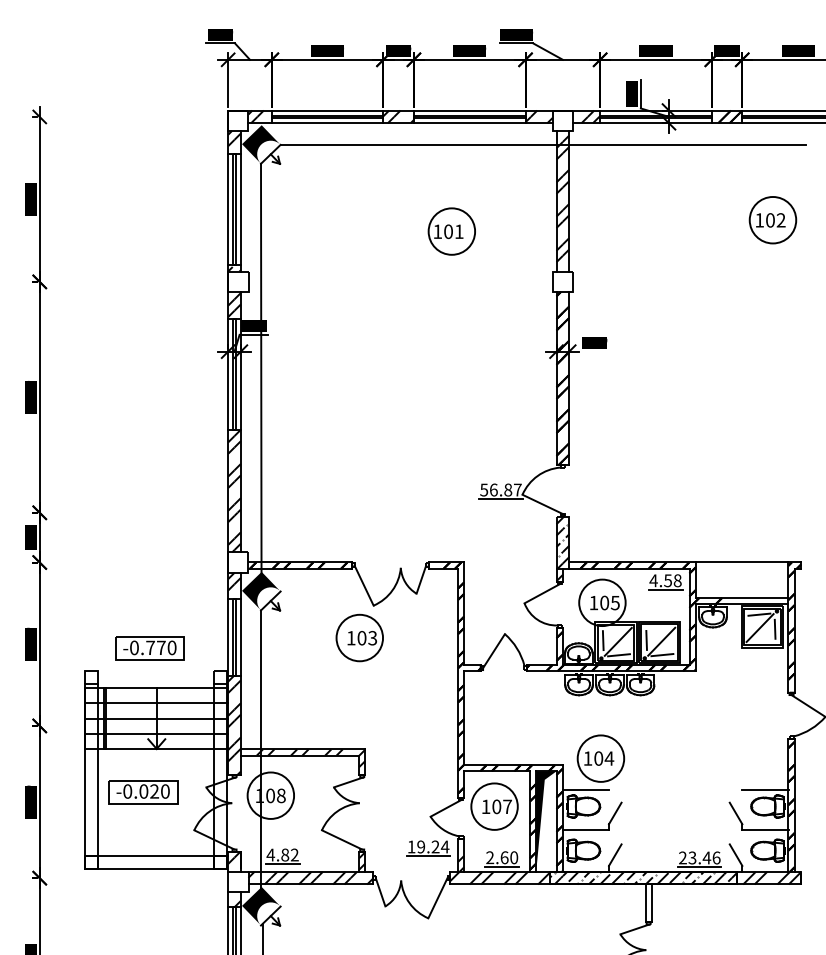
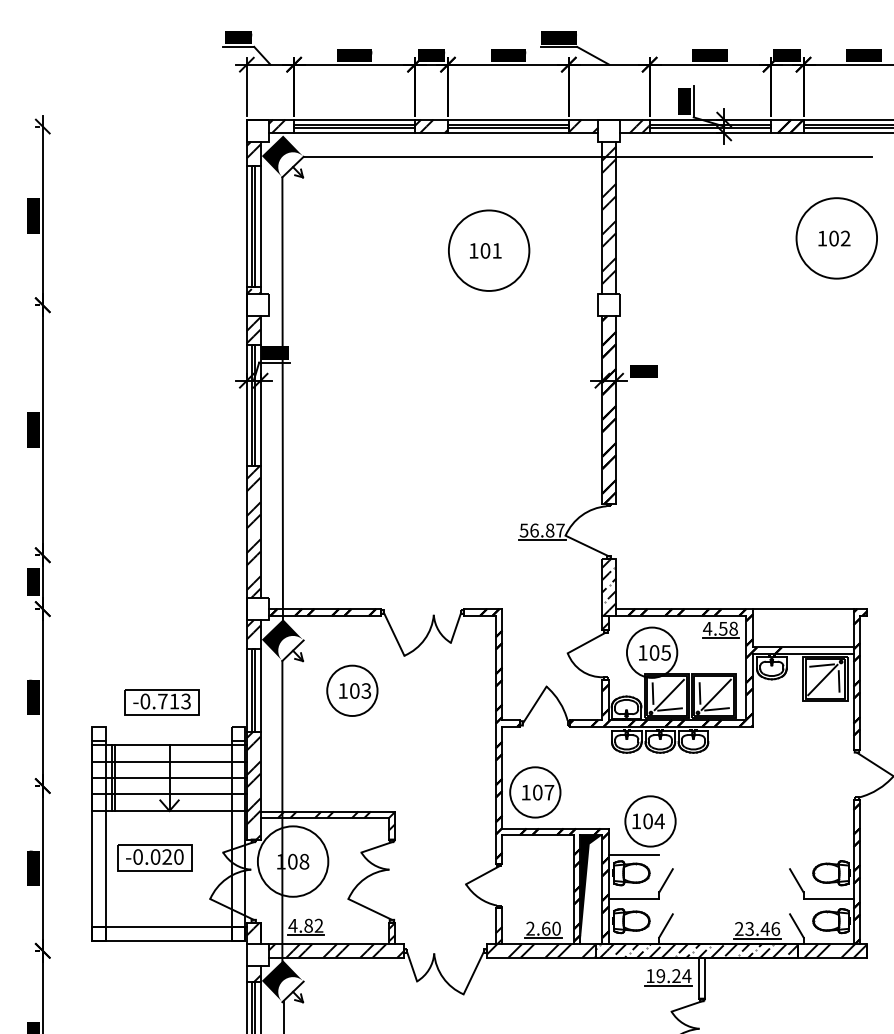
circle: (772, 220) -> (836, 238), size x1.6
circle: (451, 231) -> (488, 250), size x1.6
part: (359, 637) -> (352, 690), moved
text: (165, 647) -> (179, 701), -0.770 -> -0.713
line: (765, 790) -> (828, 855), removed
circle: (270, 795) -> (292, 861), size x1.4
part: (494, 806) -> (535, 792), moved
part: (428, 848) -> (668, 977), moved

